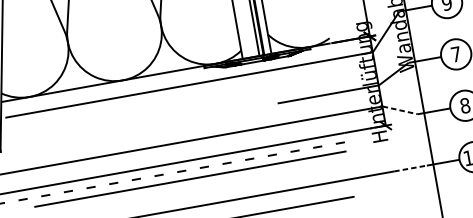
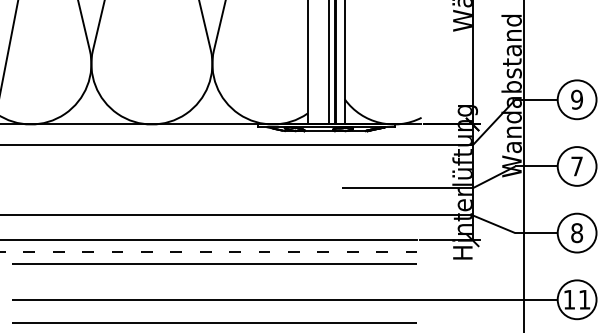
line: (400, 110) -> (494, 224), dashed -> solid
line: (410, 168) -> (494, 299), dashed -> solid

